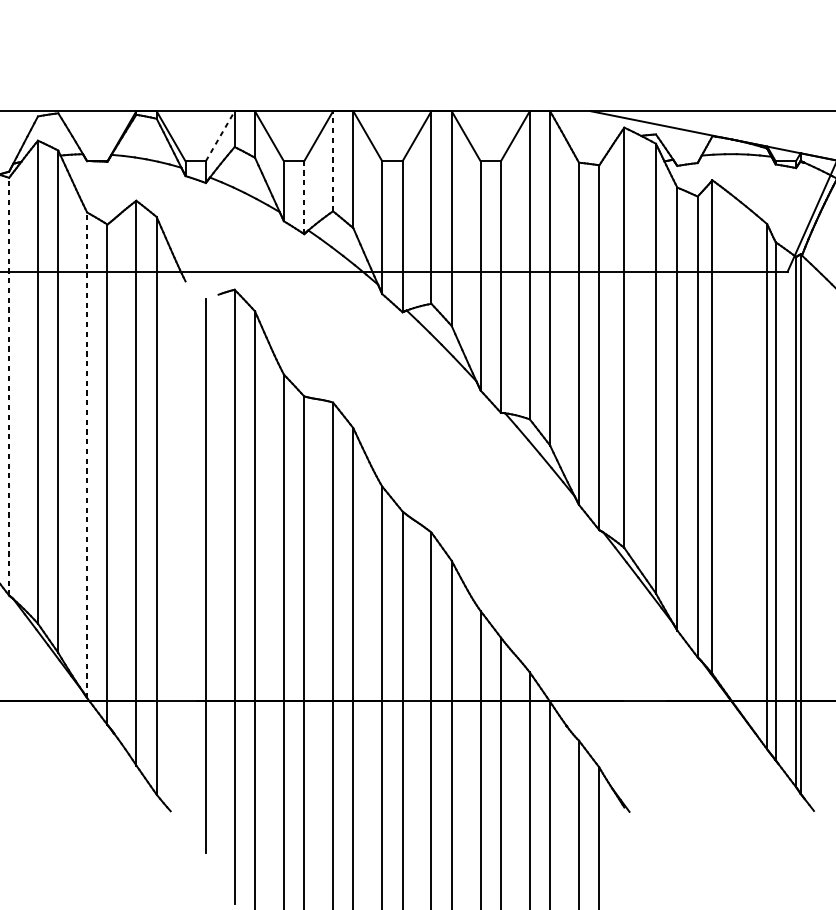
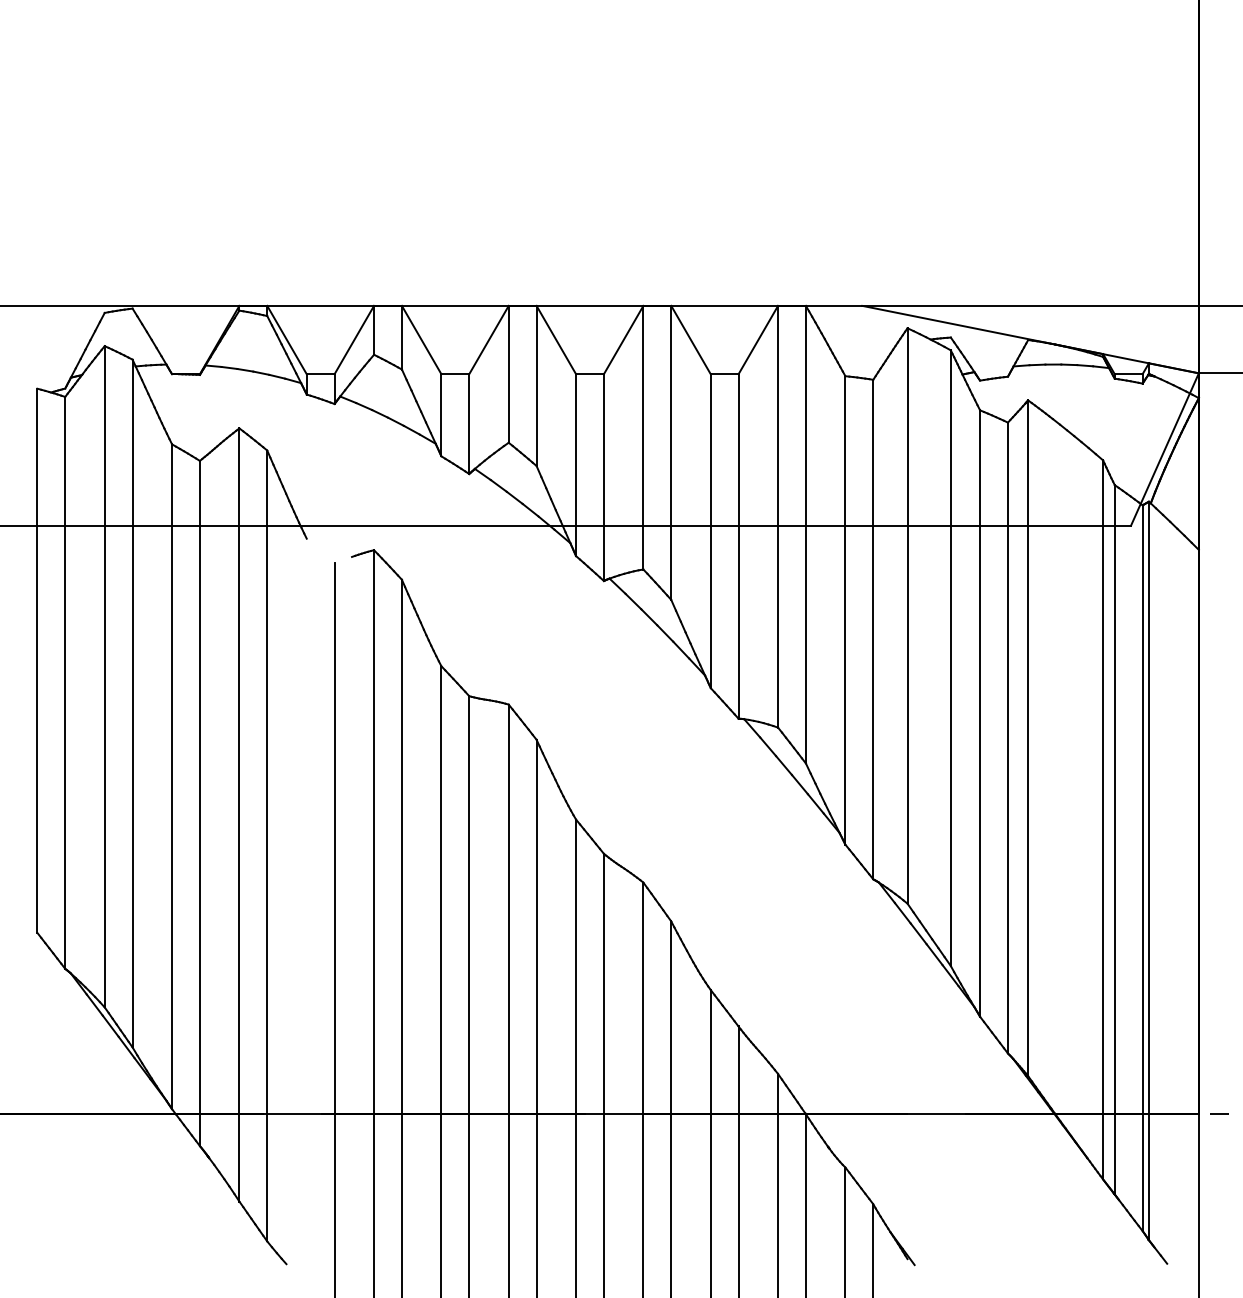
line: (220, 135) -> (354, 339), dashed -> solid
line: (332, 160) -> (508, 373), dashed -> solid
line: (304, 197) -> (469, 424), dashed -> solid
line: (9, 386) -> (65, 682), dashed -> solid
line: (87, 455) -> (172, 776), dashed -> solid

